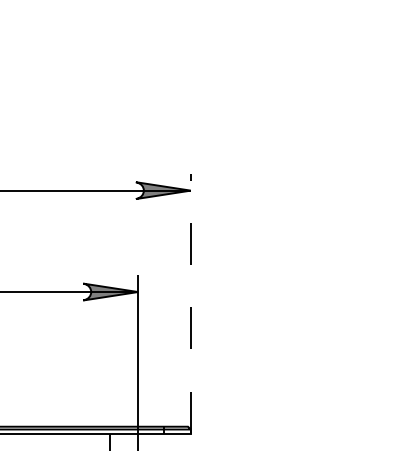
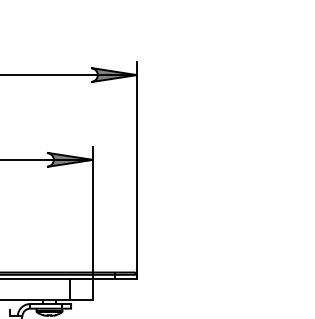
line: (190, 303) -> (136, 169), dashed -> solid

